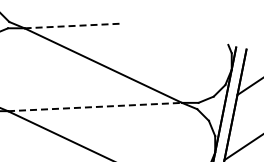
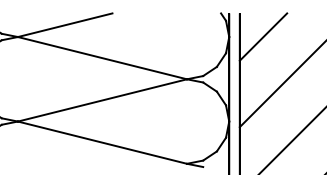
line: (73, 26) -> (65, 25), dashed -> solid
line: (95, 107) -> (103, 100), dashed -> solid

